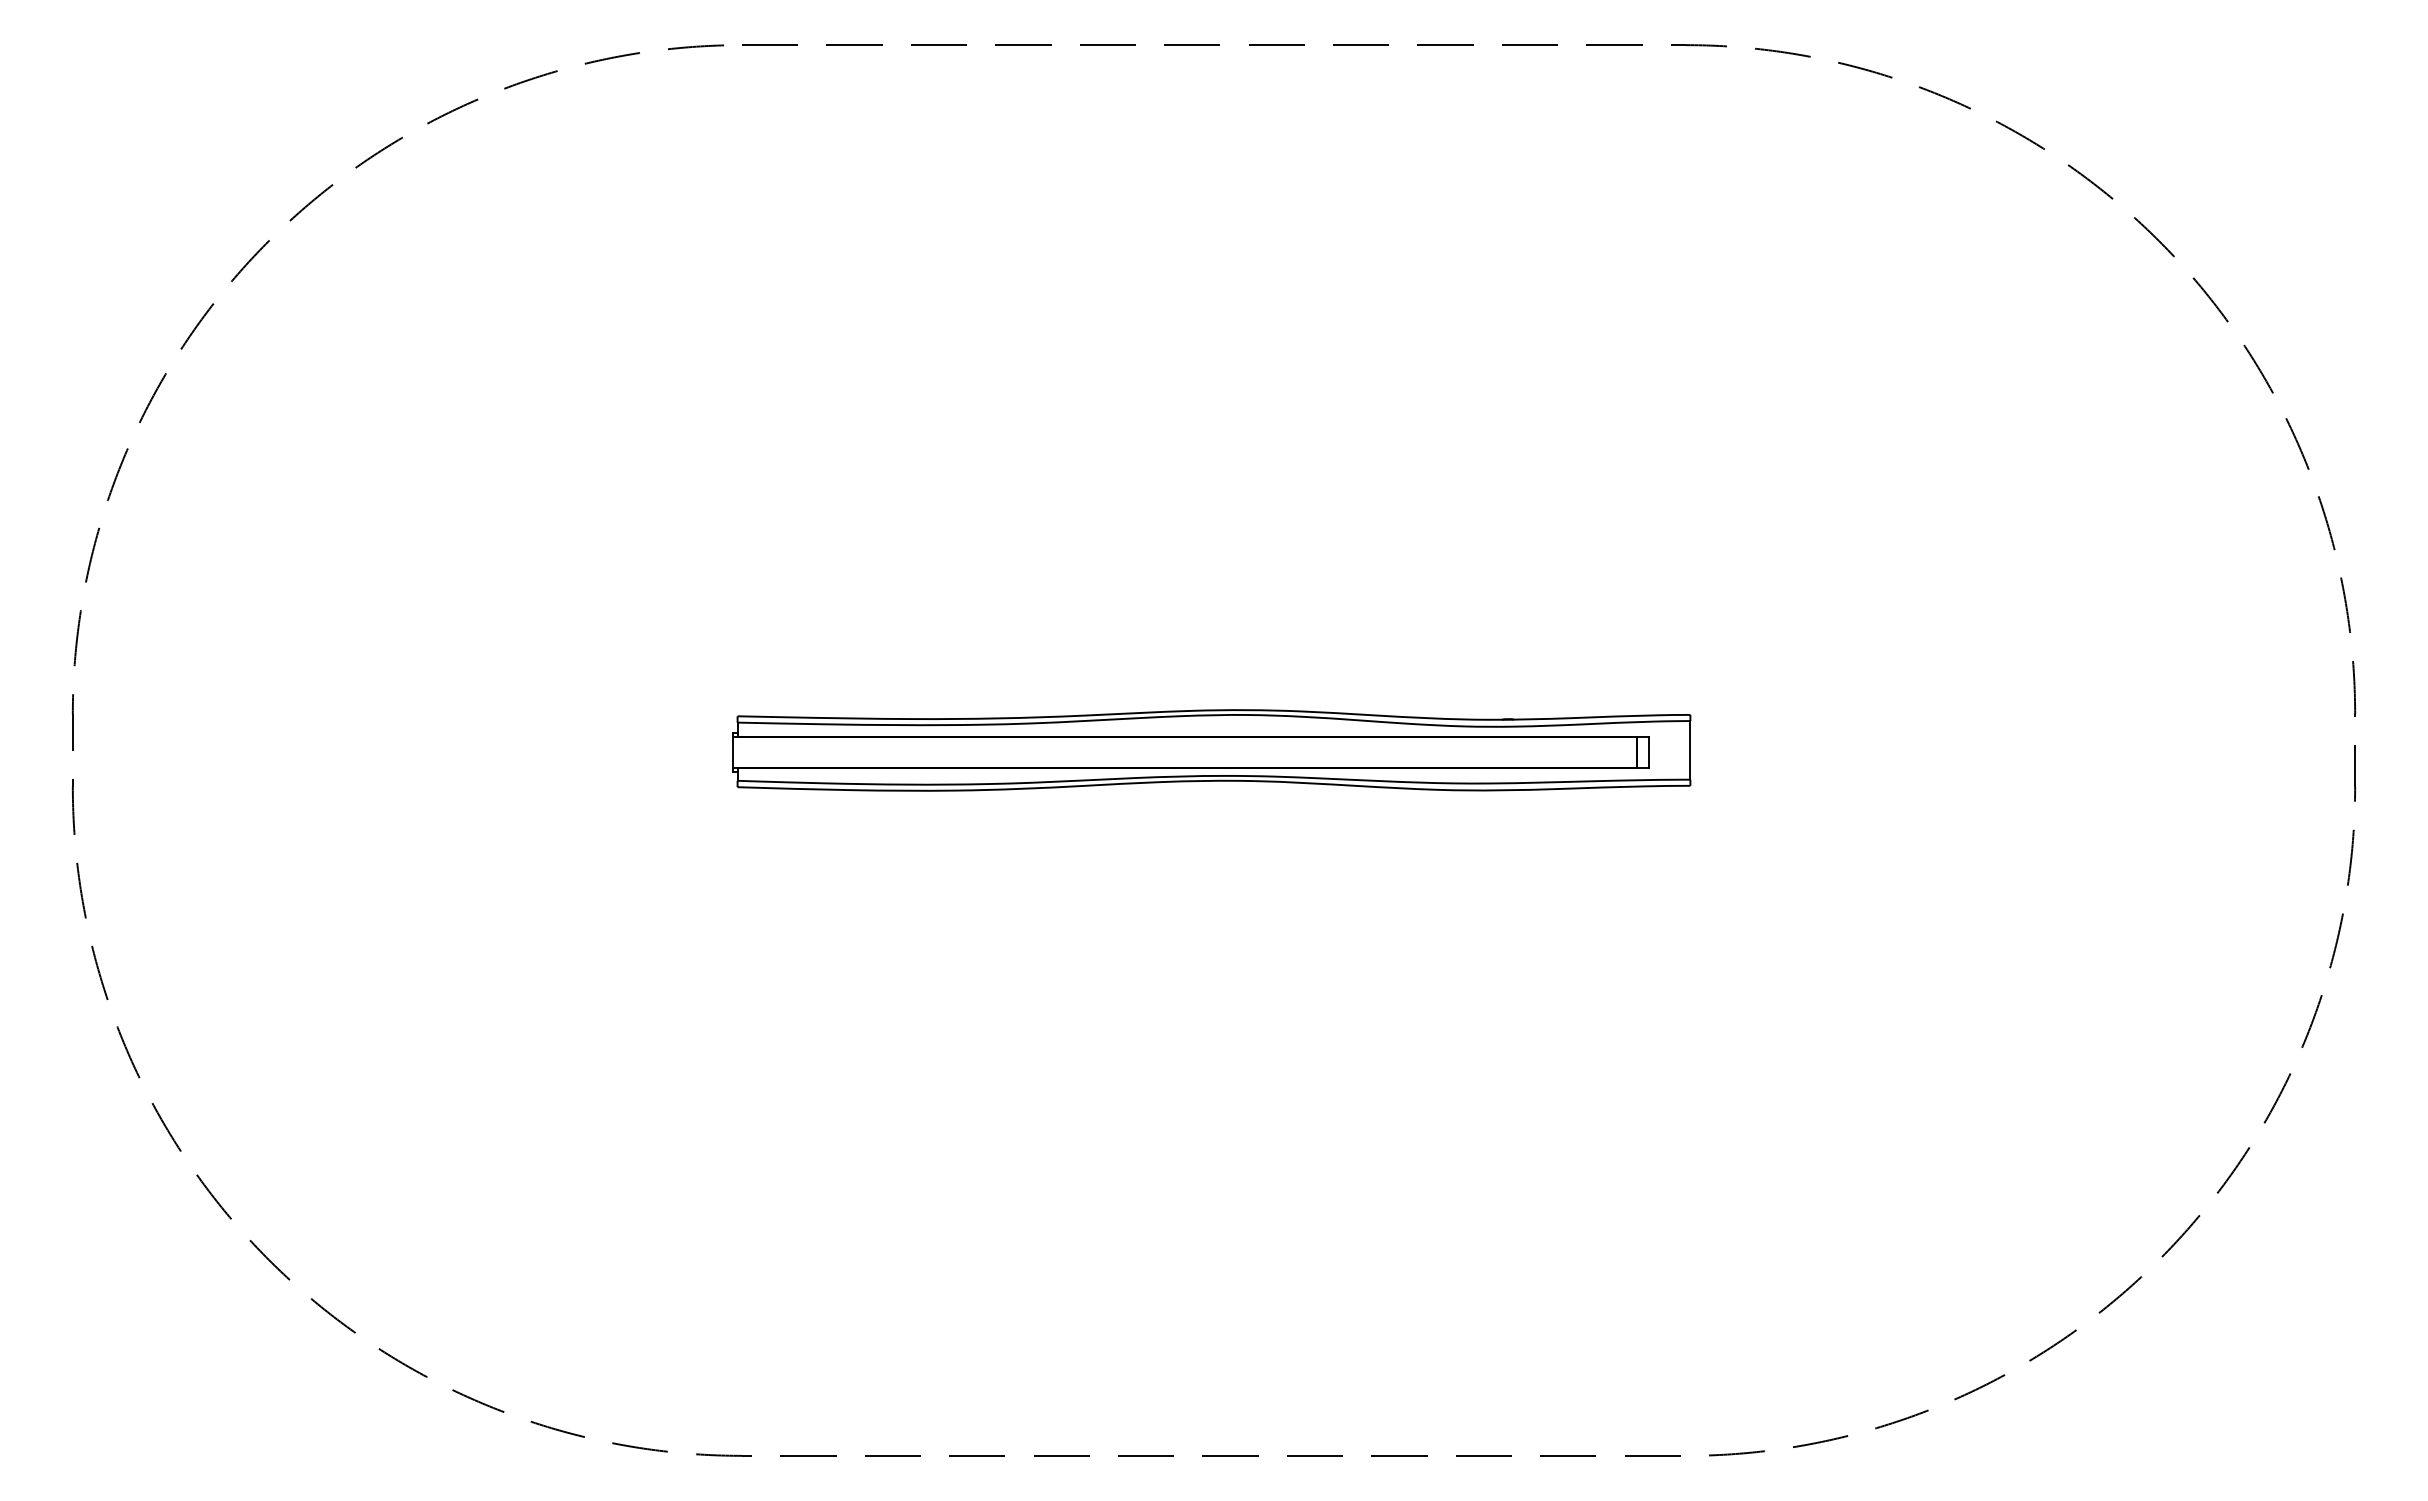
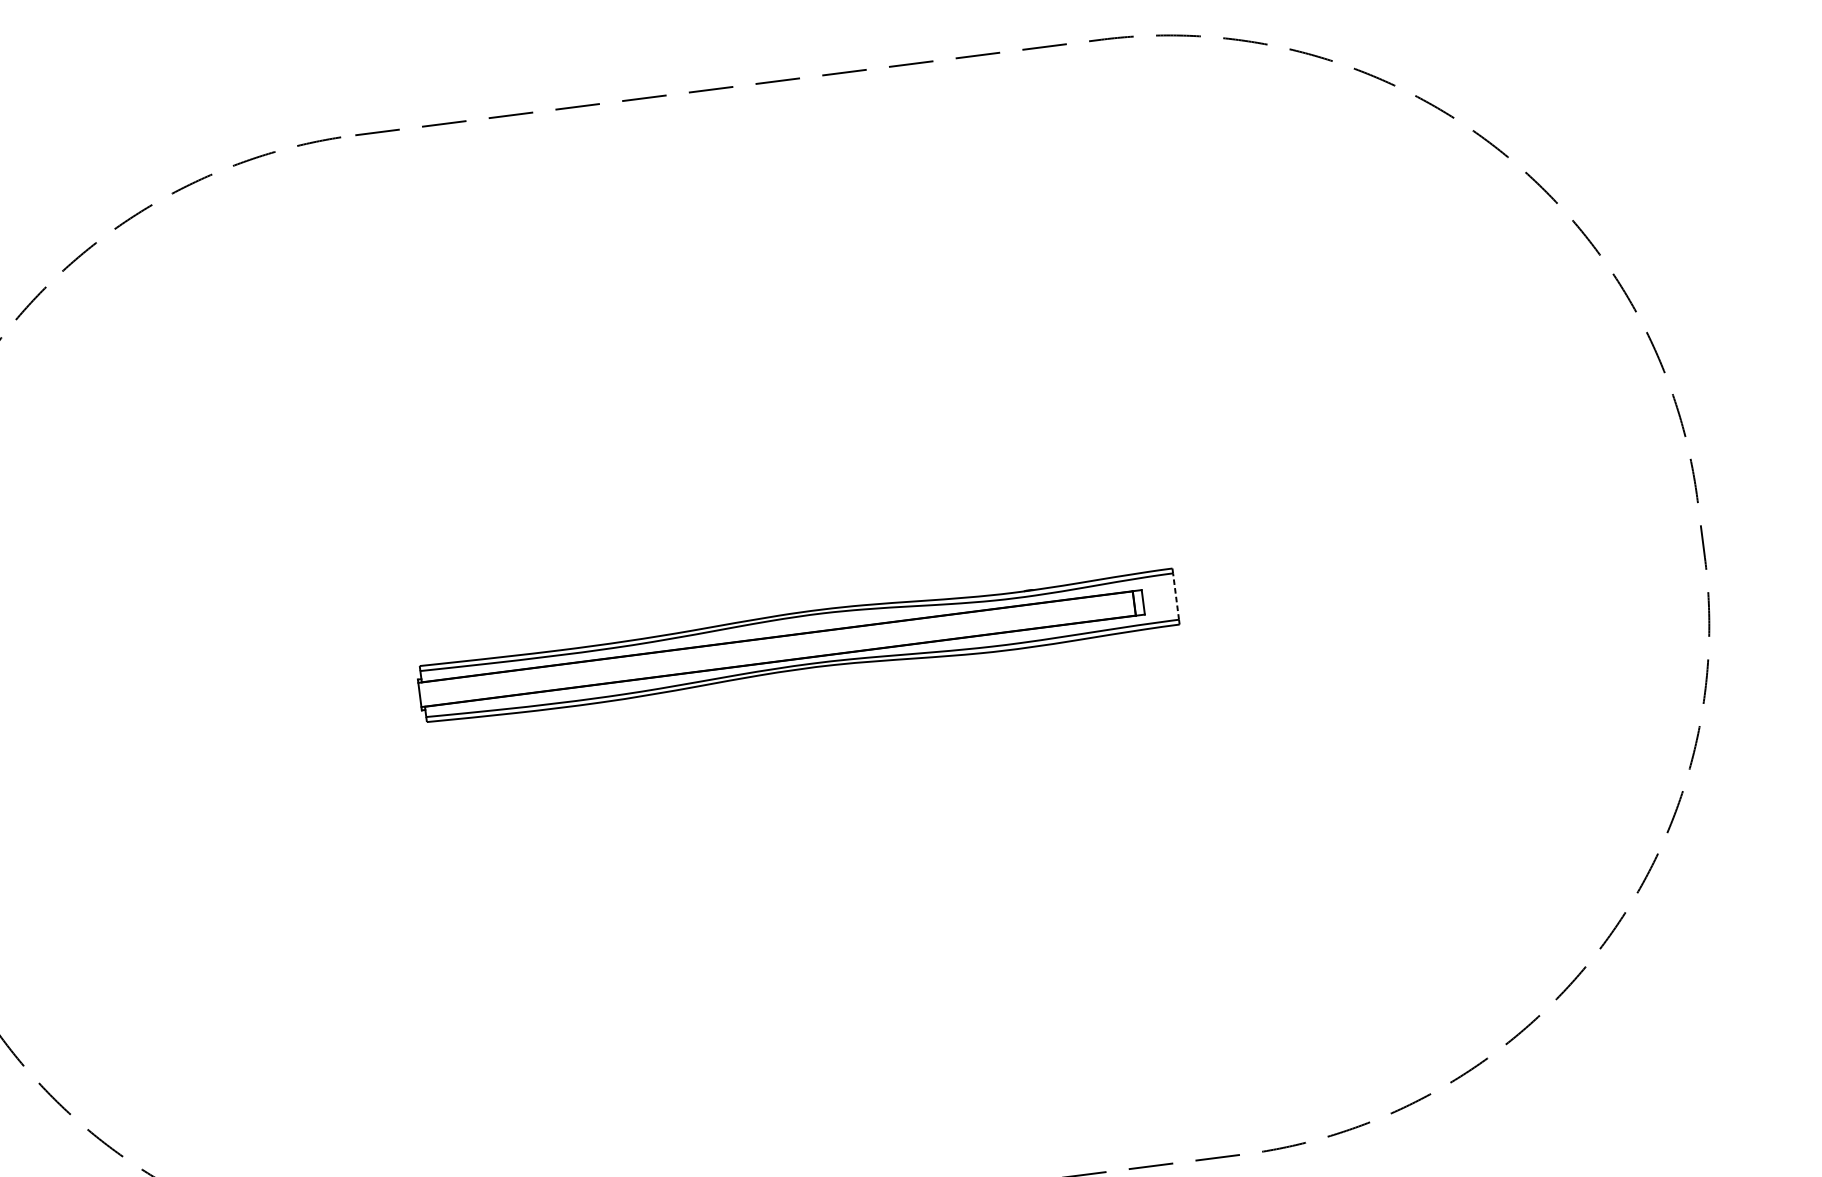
line: (1690, 749) -> (1176, 595), solid -> dashed

